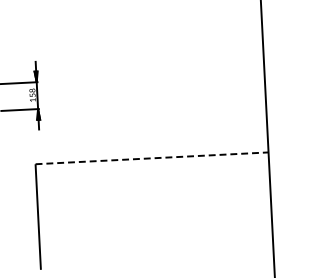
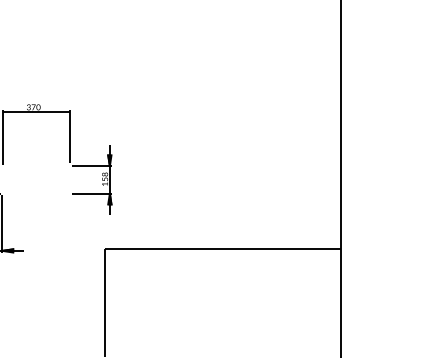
line: (152, 158) -> (223, 249), dashed -> solid

